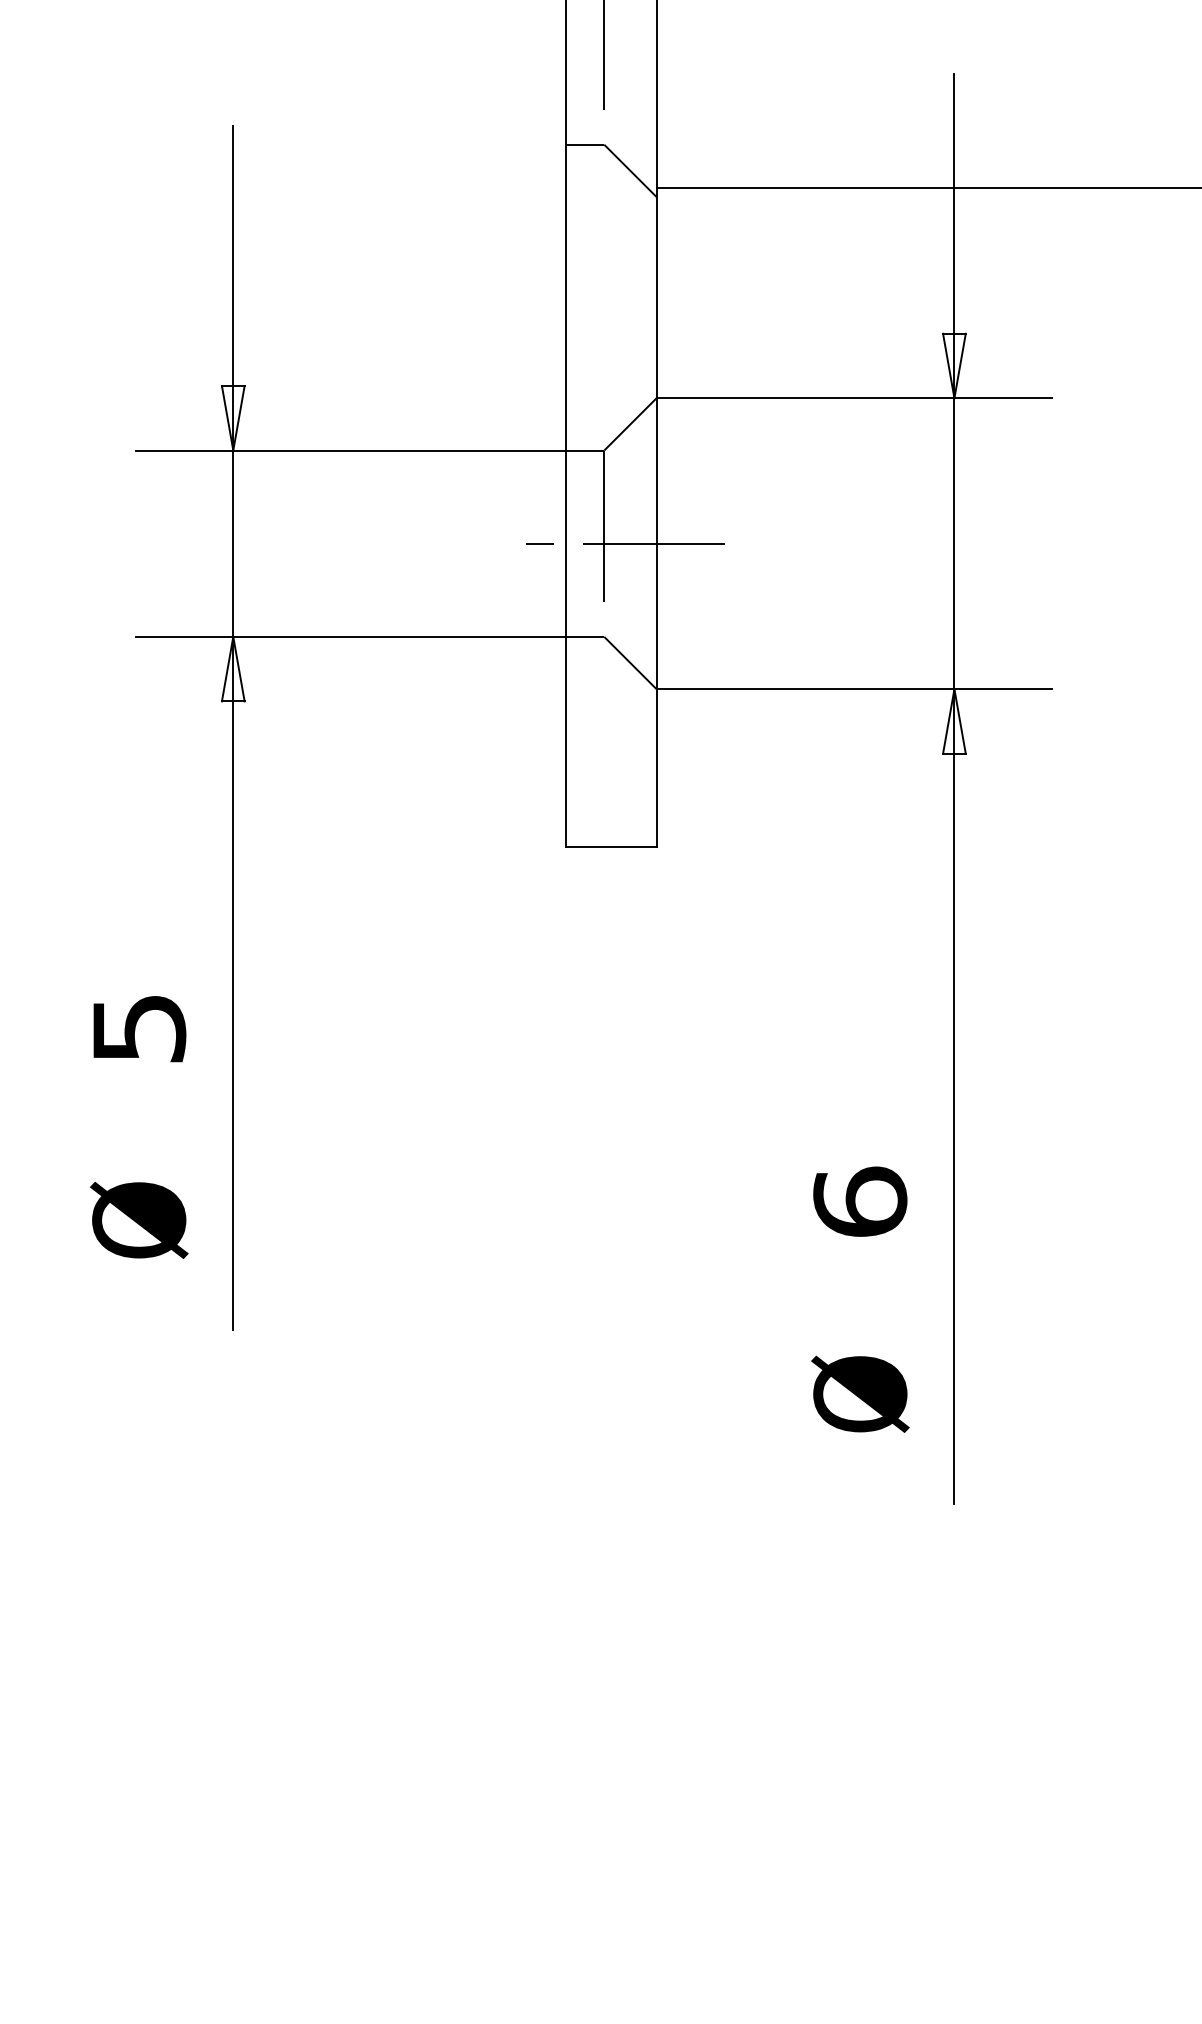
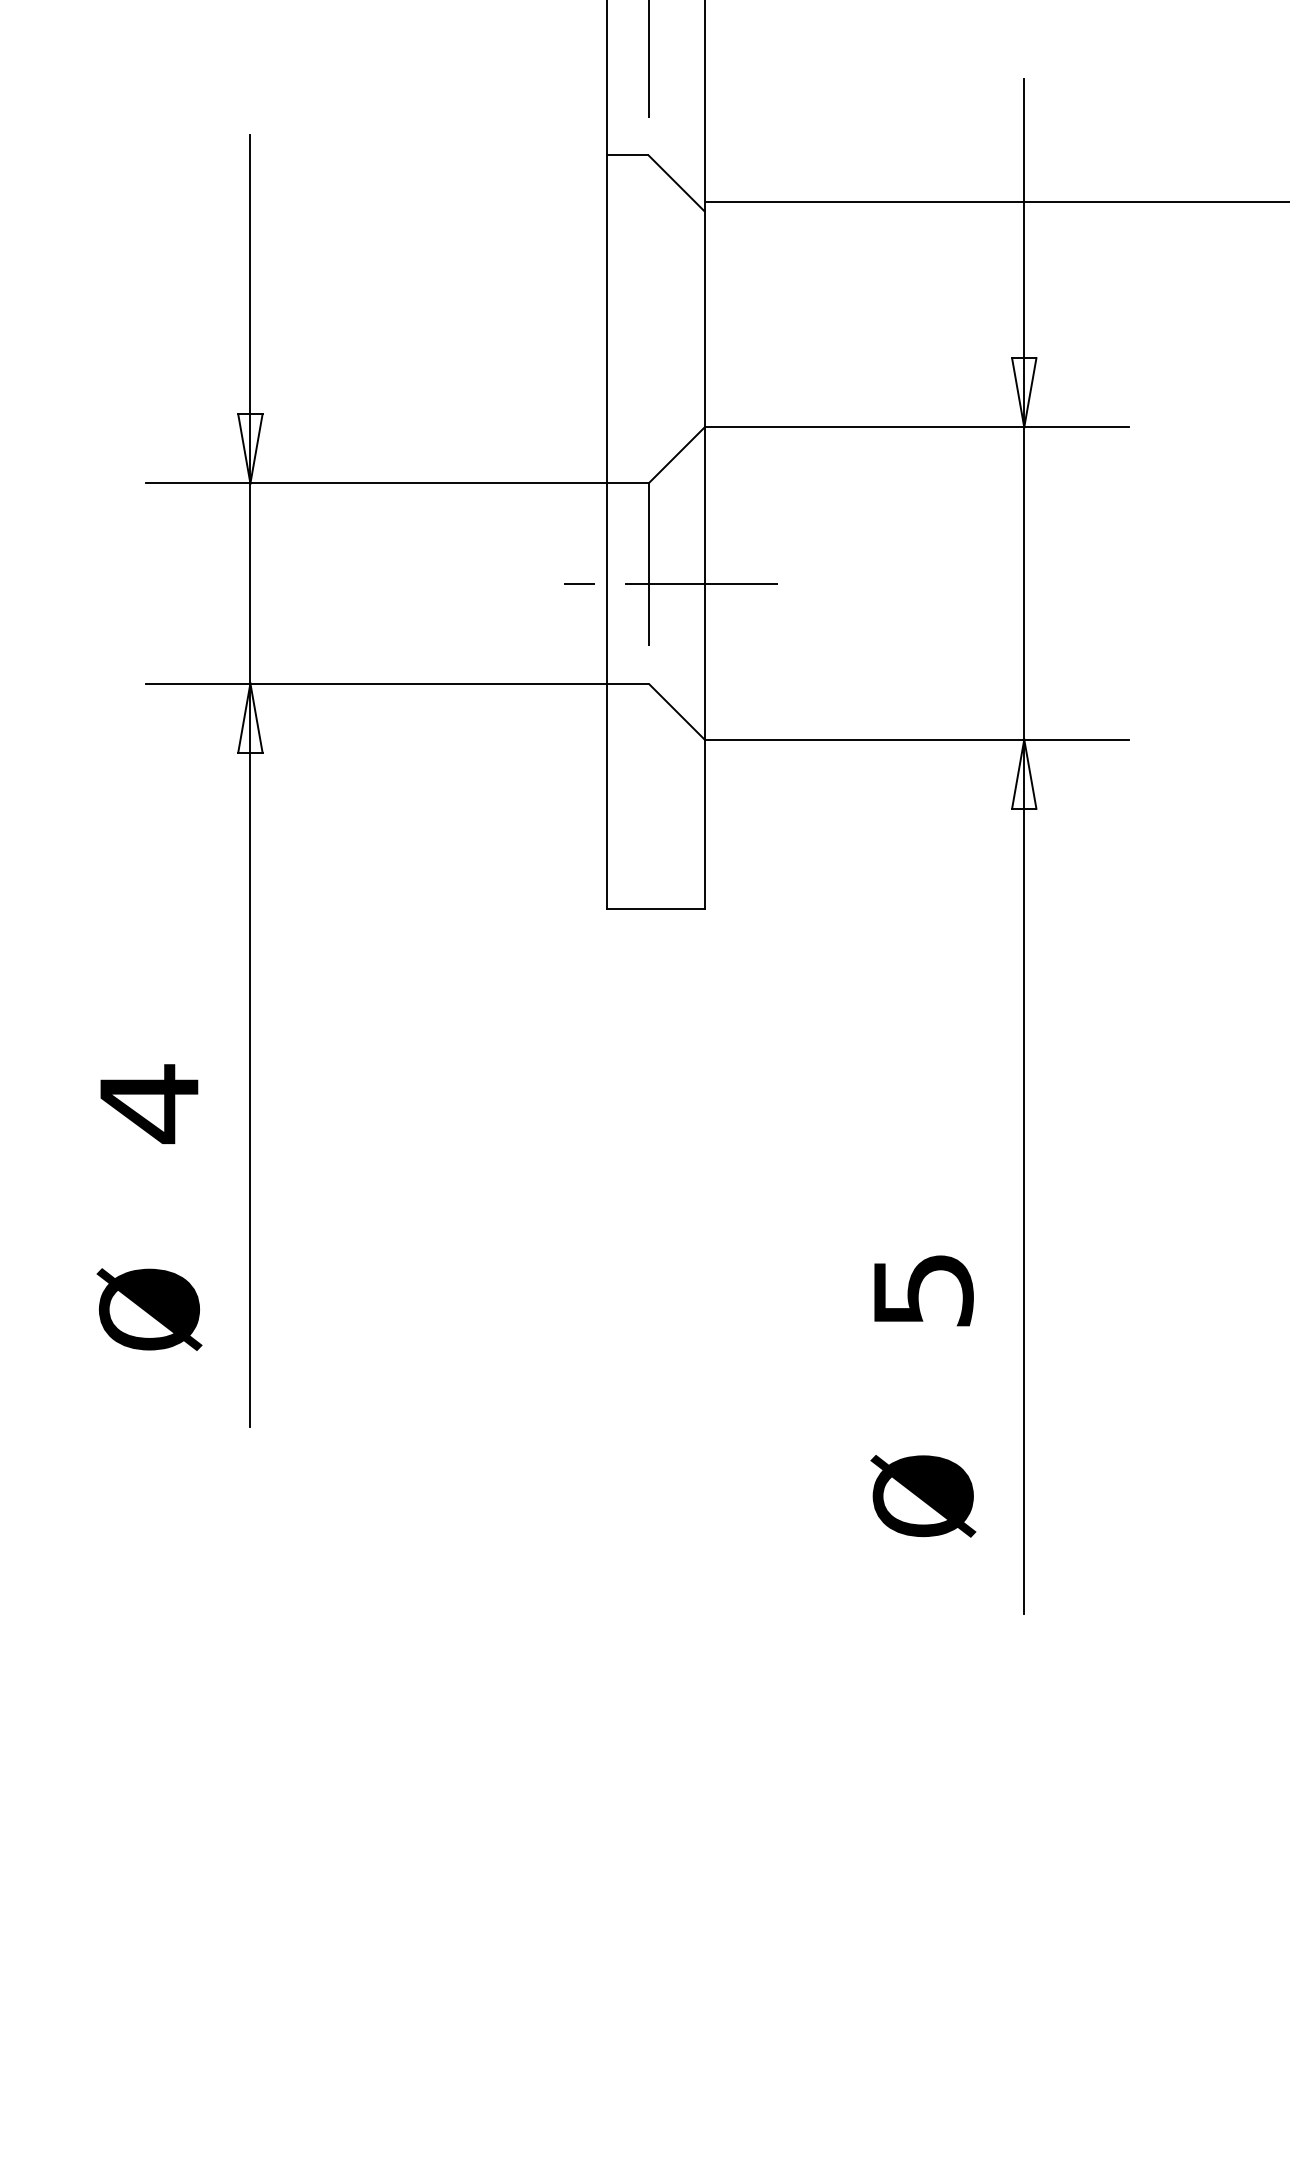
text: (139, 1028) -> (149, 1103), 5 -> 4
text: (860, 1201) -> (923, 1289), 6 -> 5

